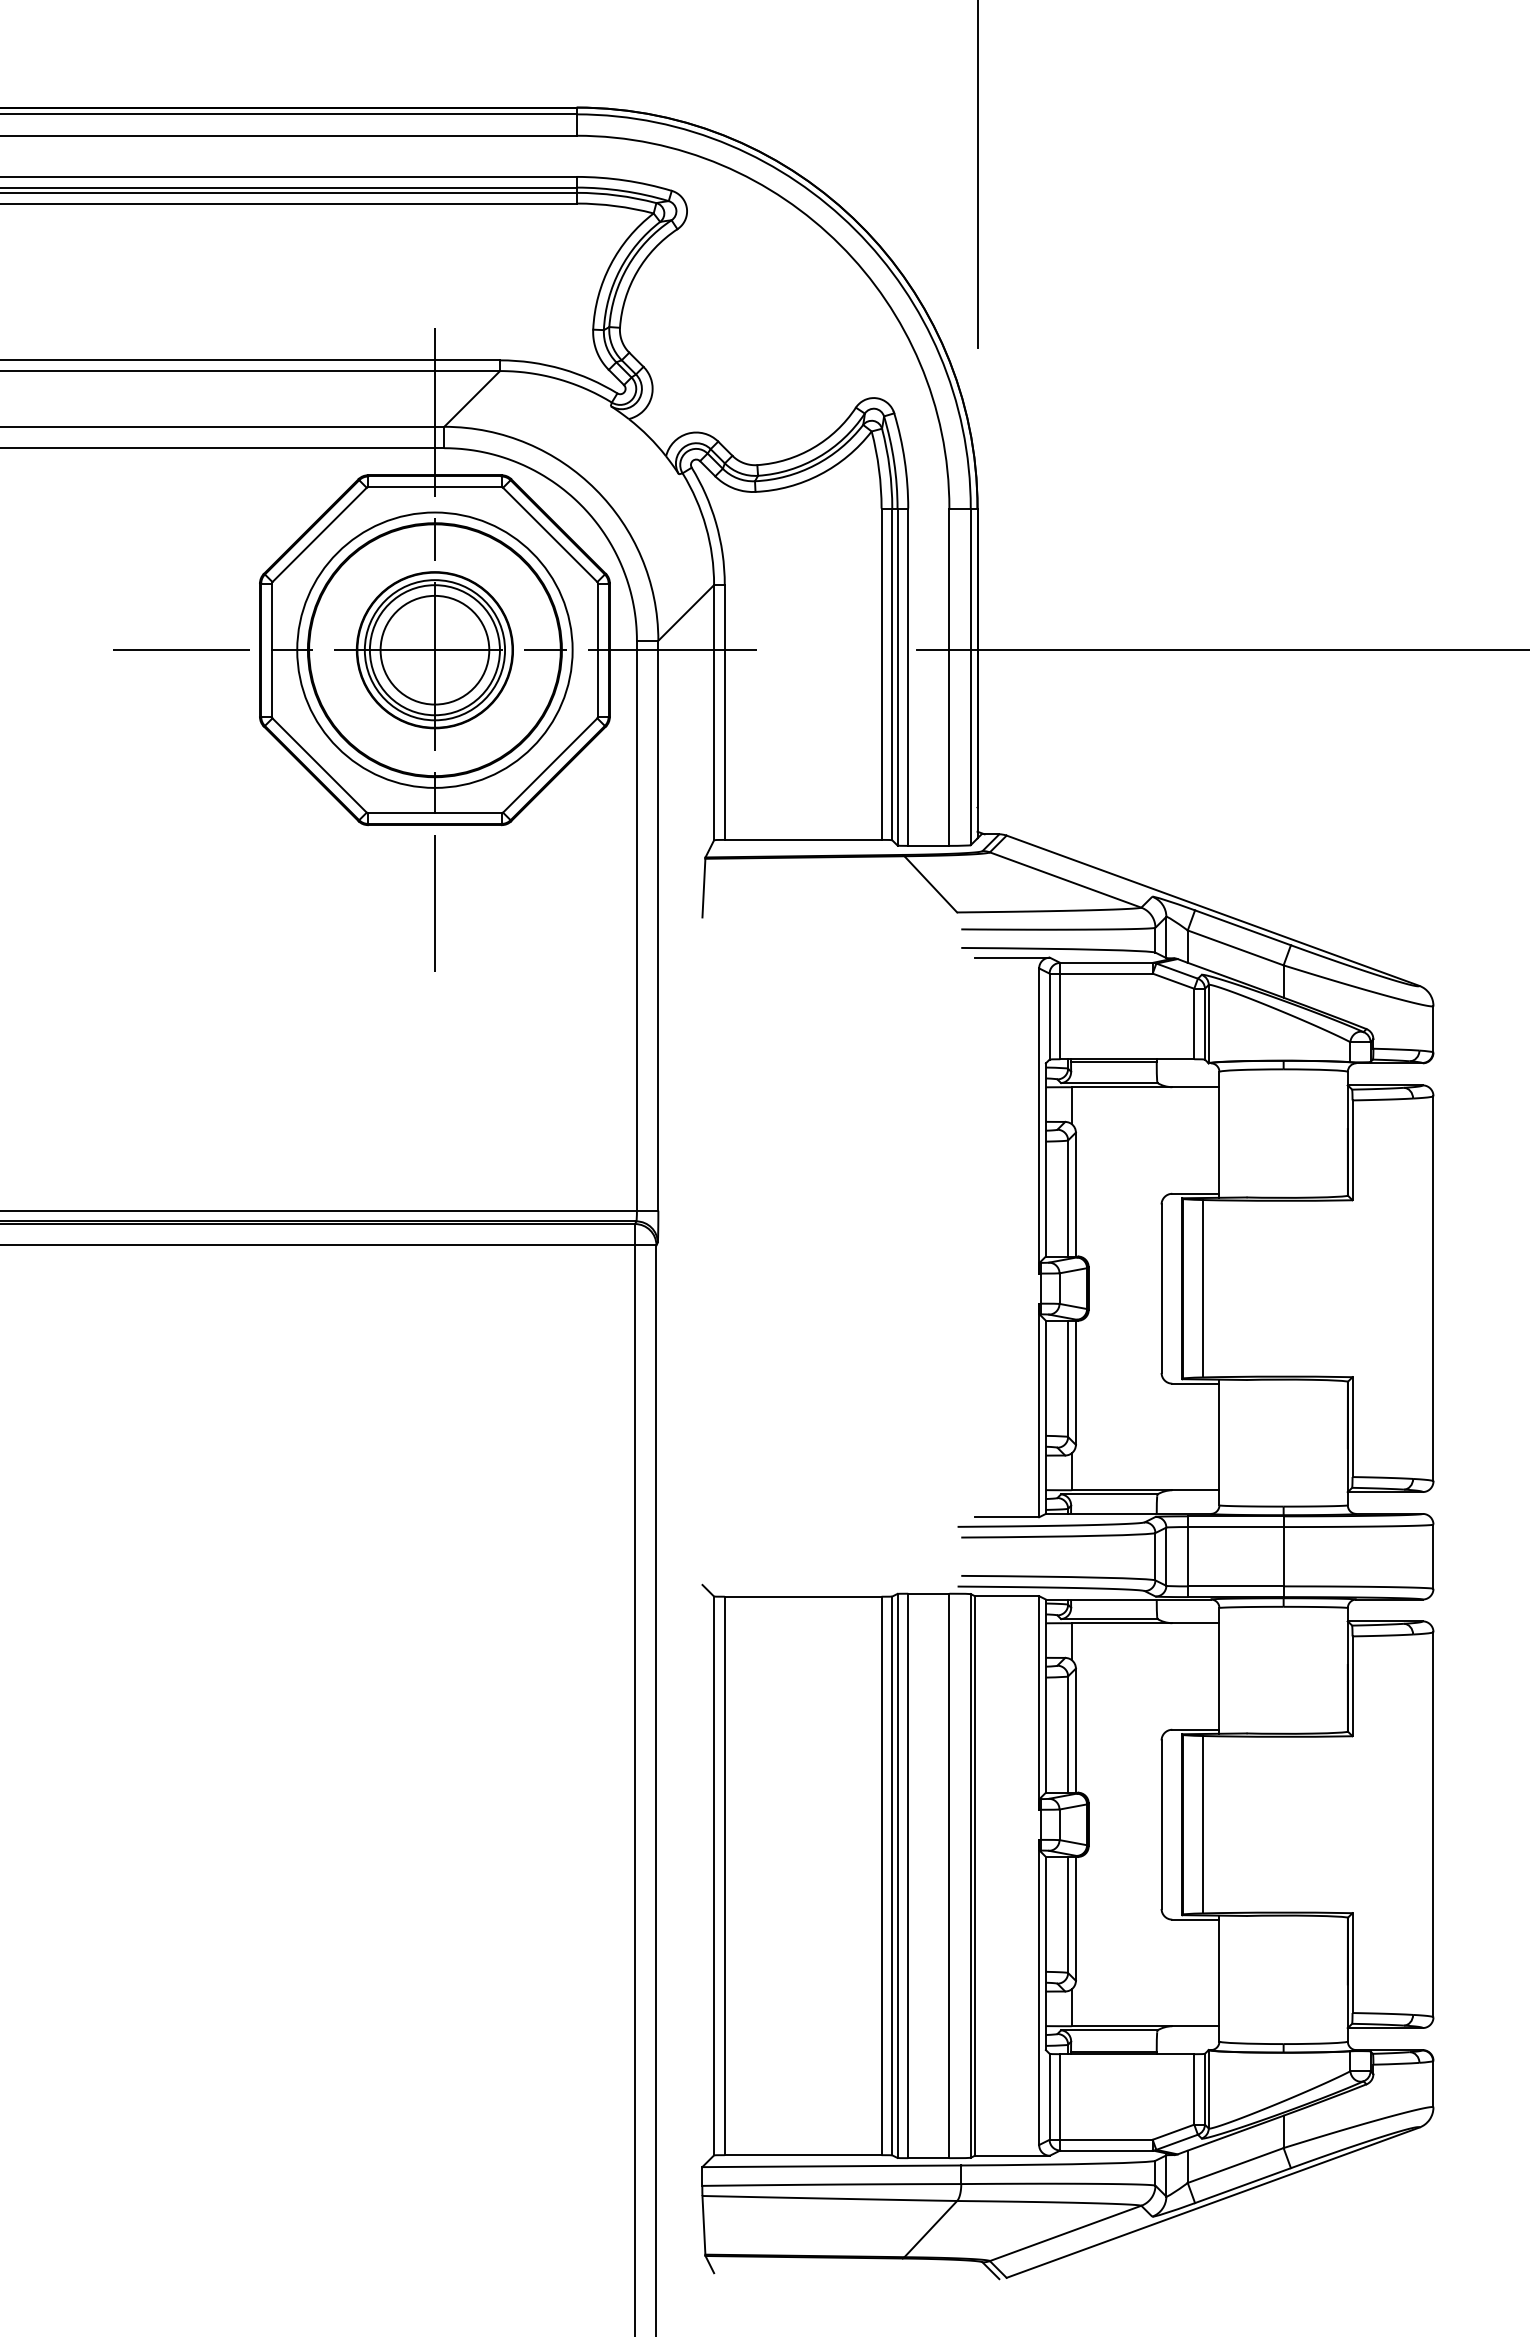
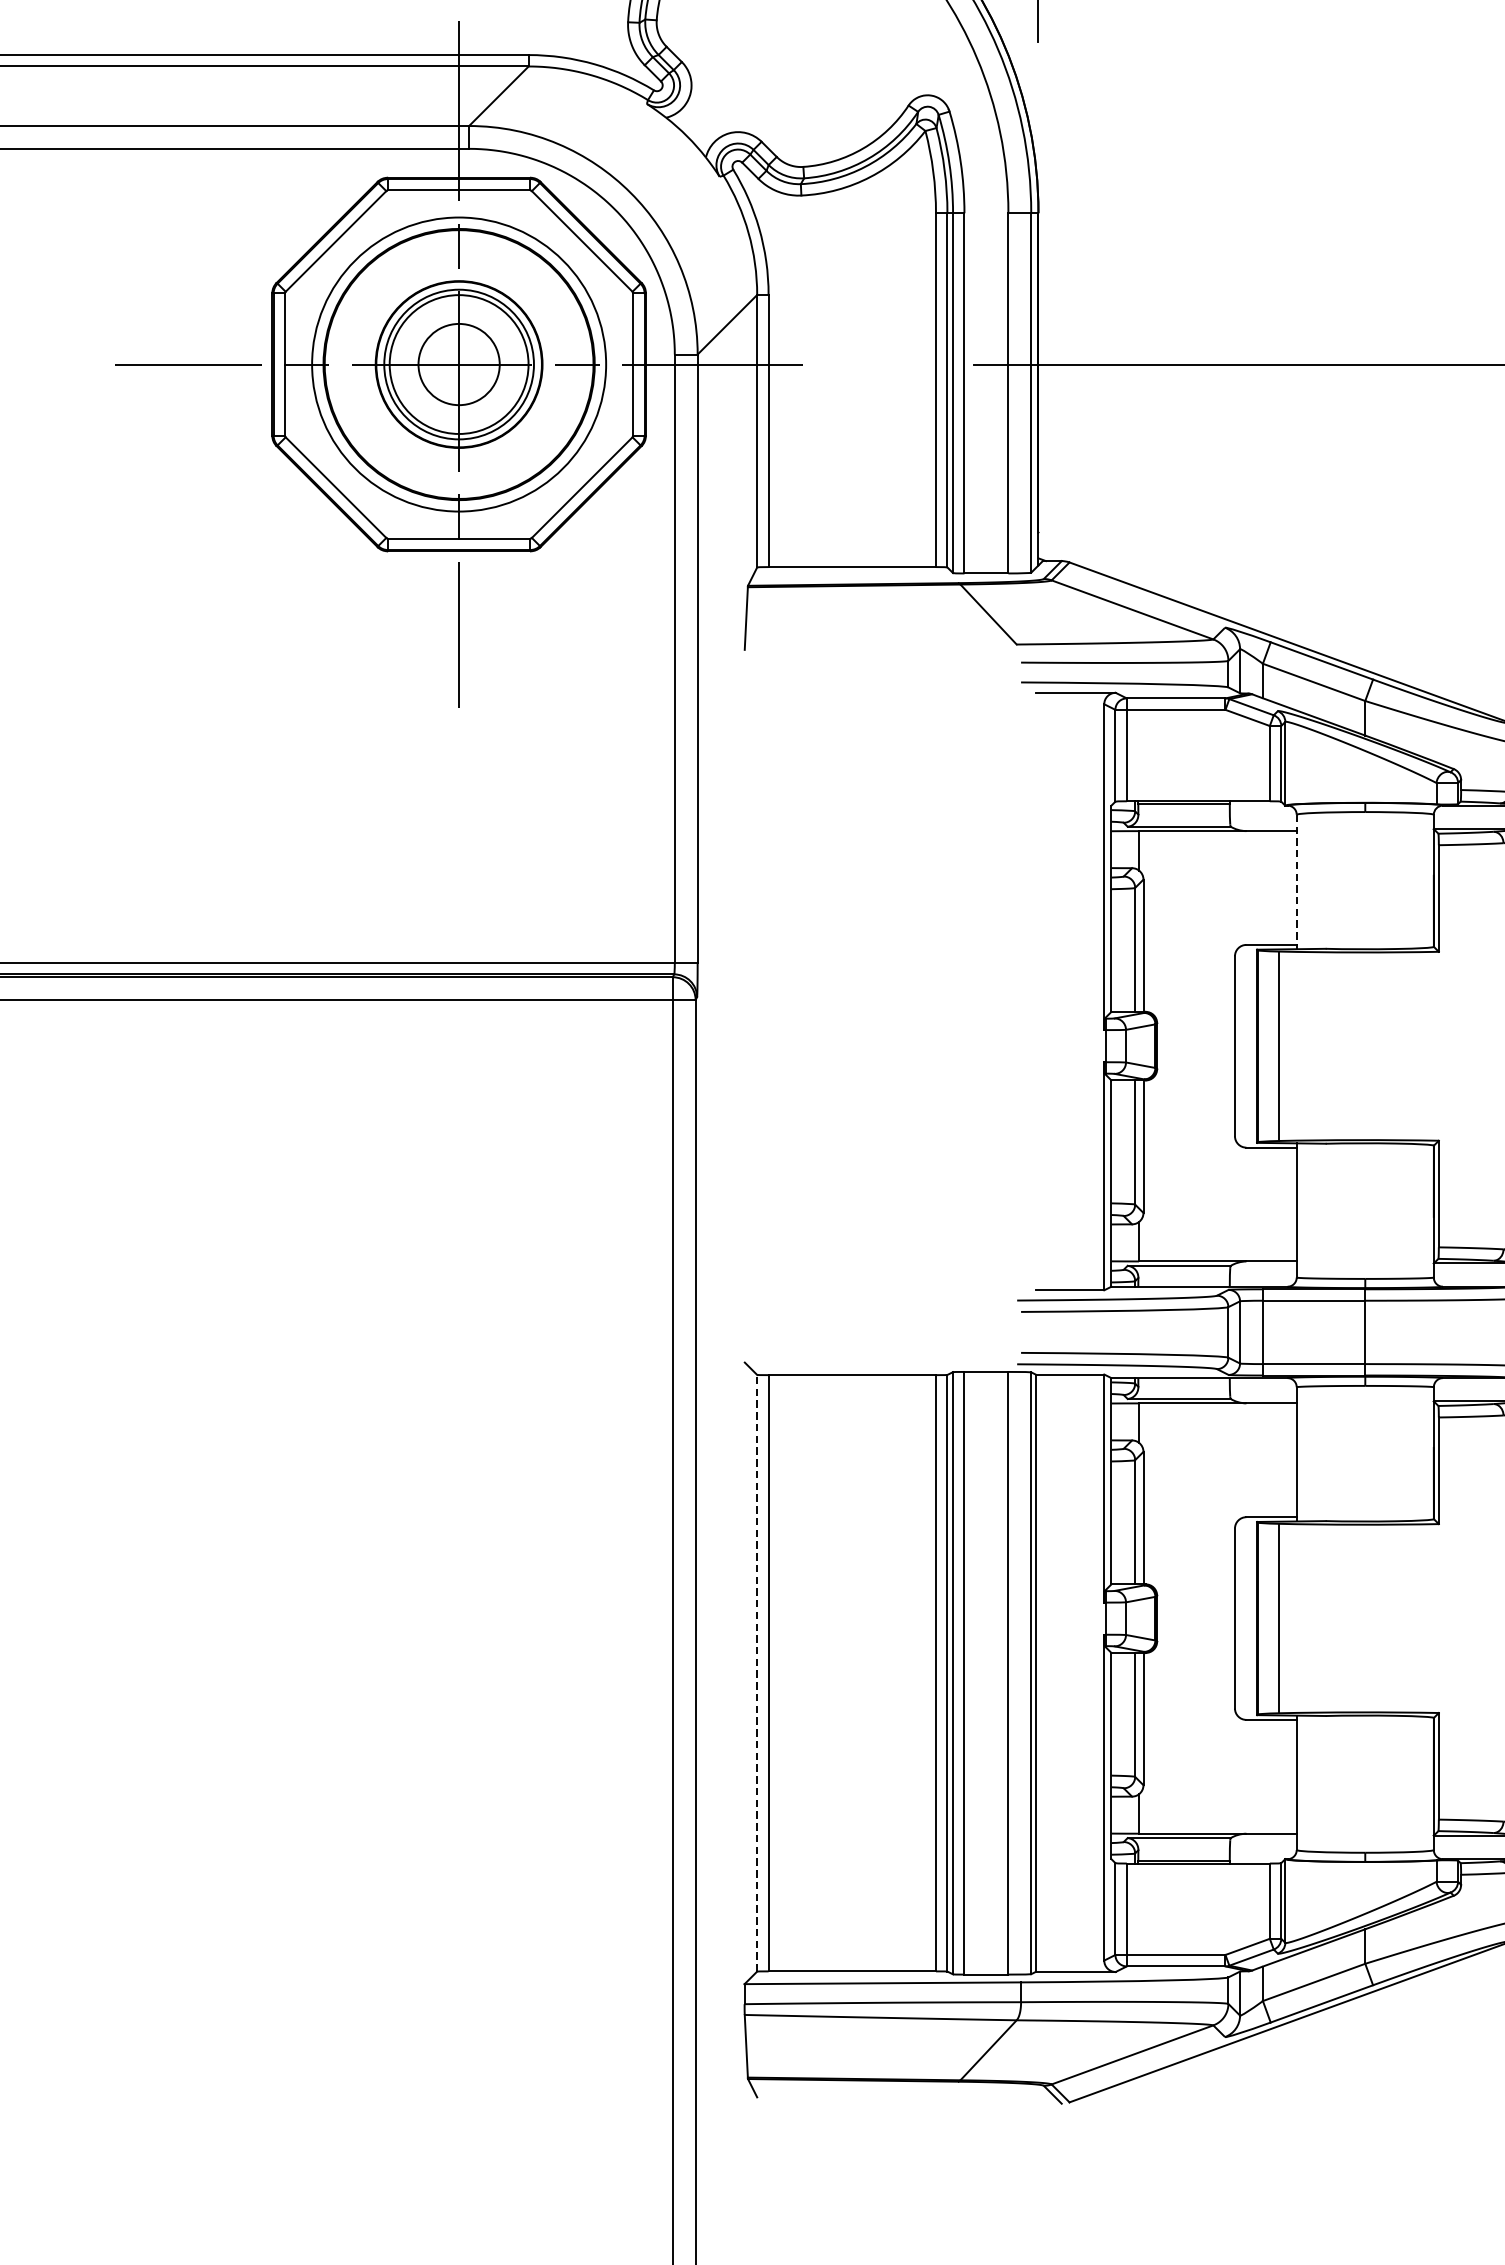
circle: (434, 649) -> (458, 363), size x0.7
line: (1219, 1134) -> (1296, 881), solid -> dashed
line: (714, 1875) -> (757, 1672), solid -> dashed

